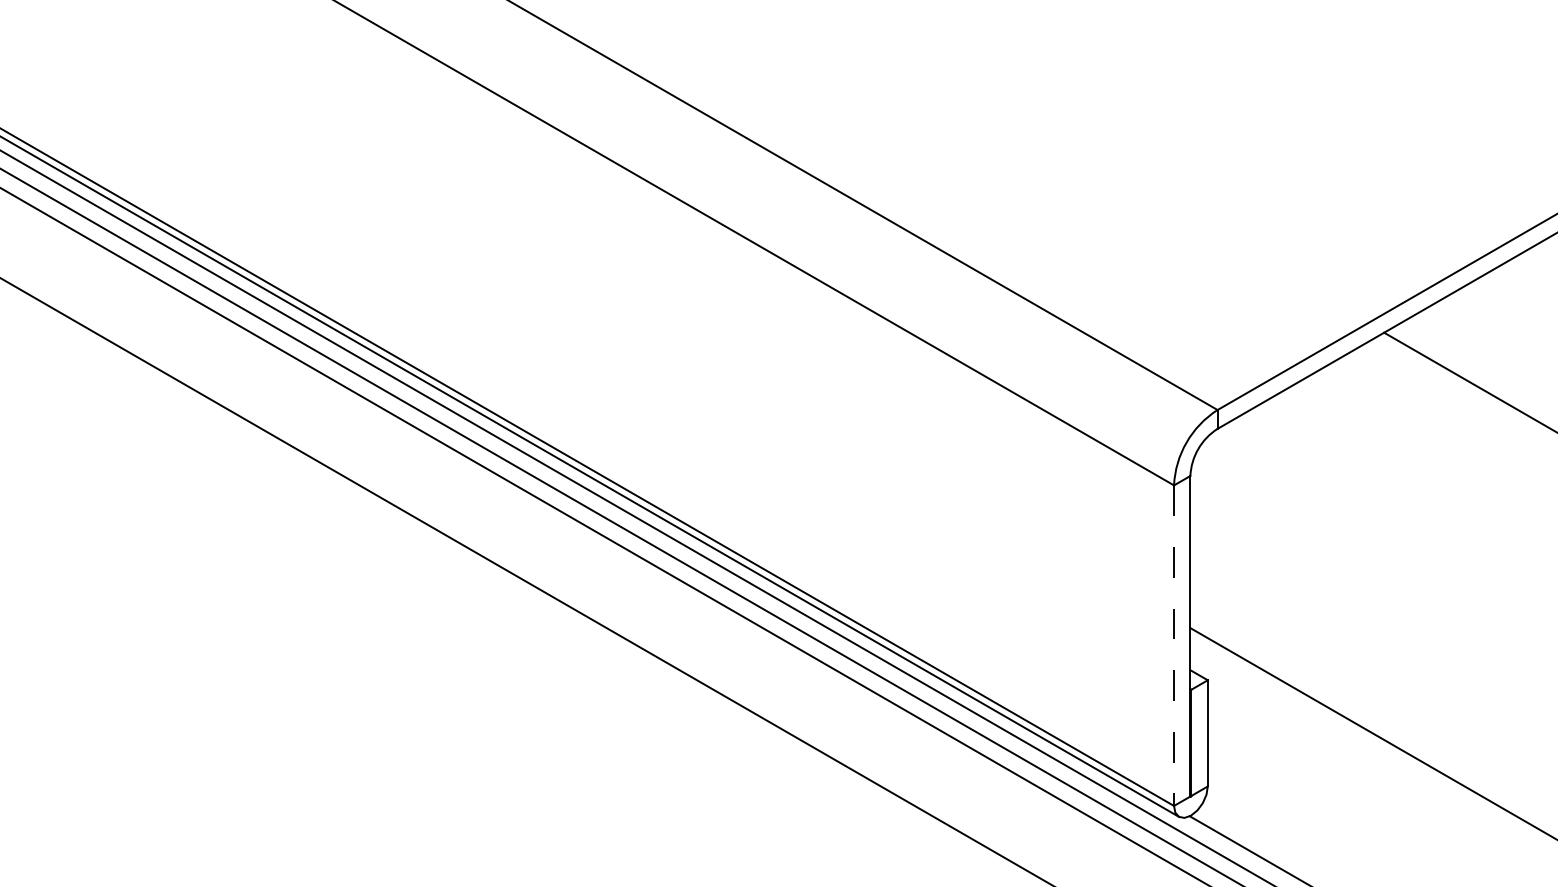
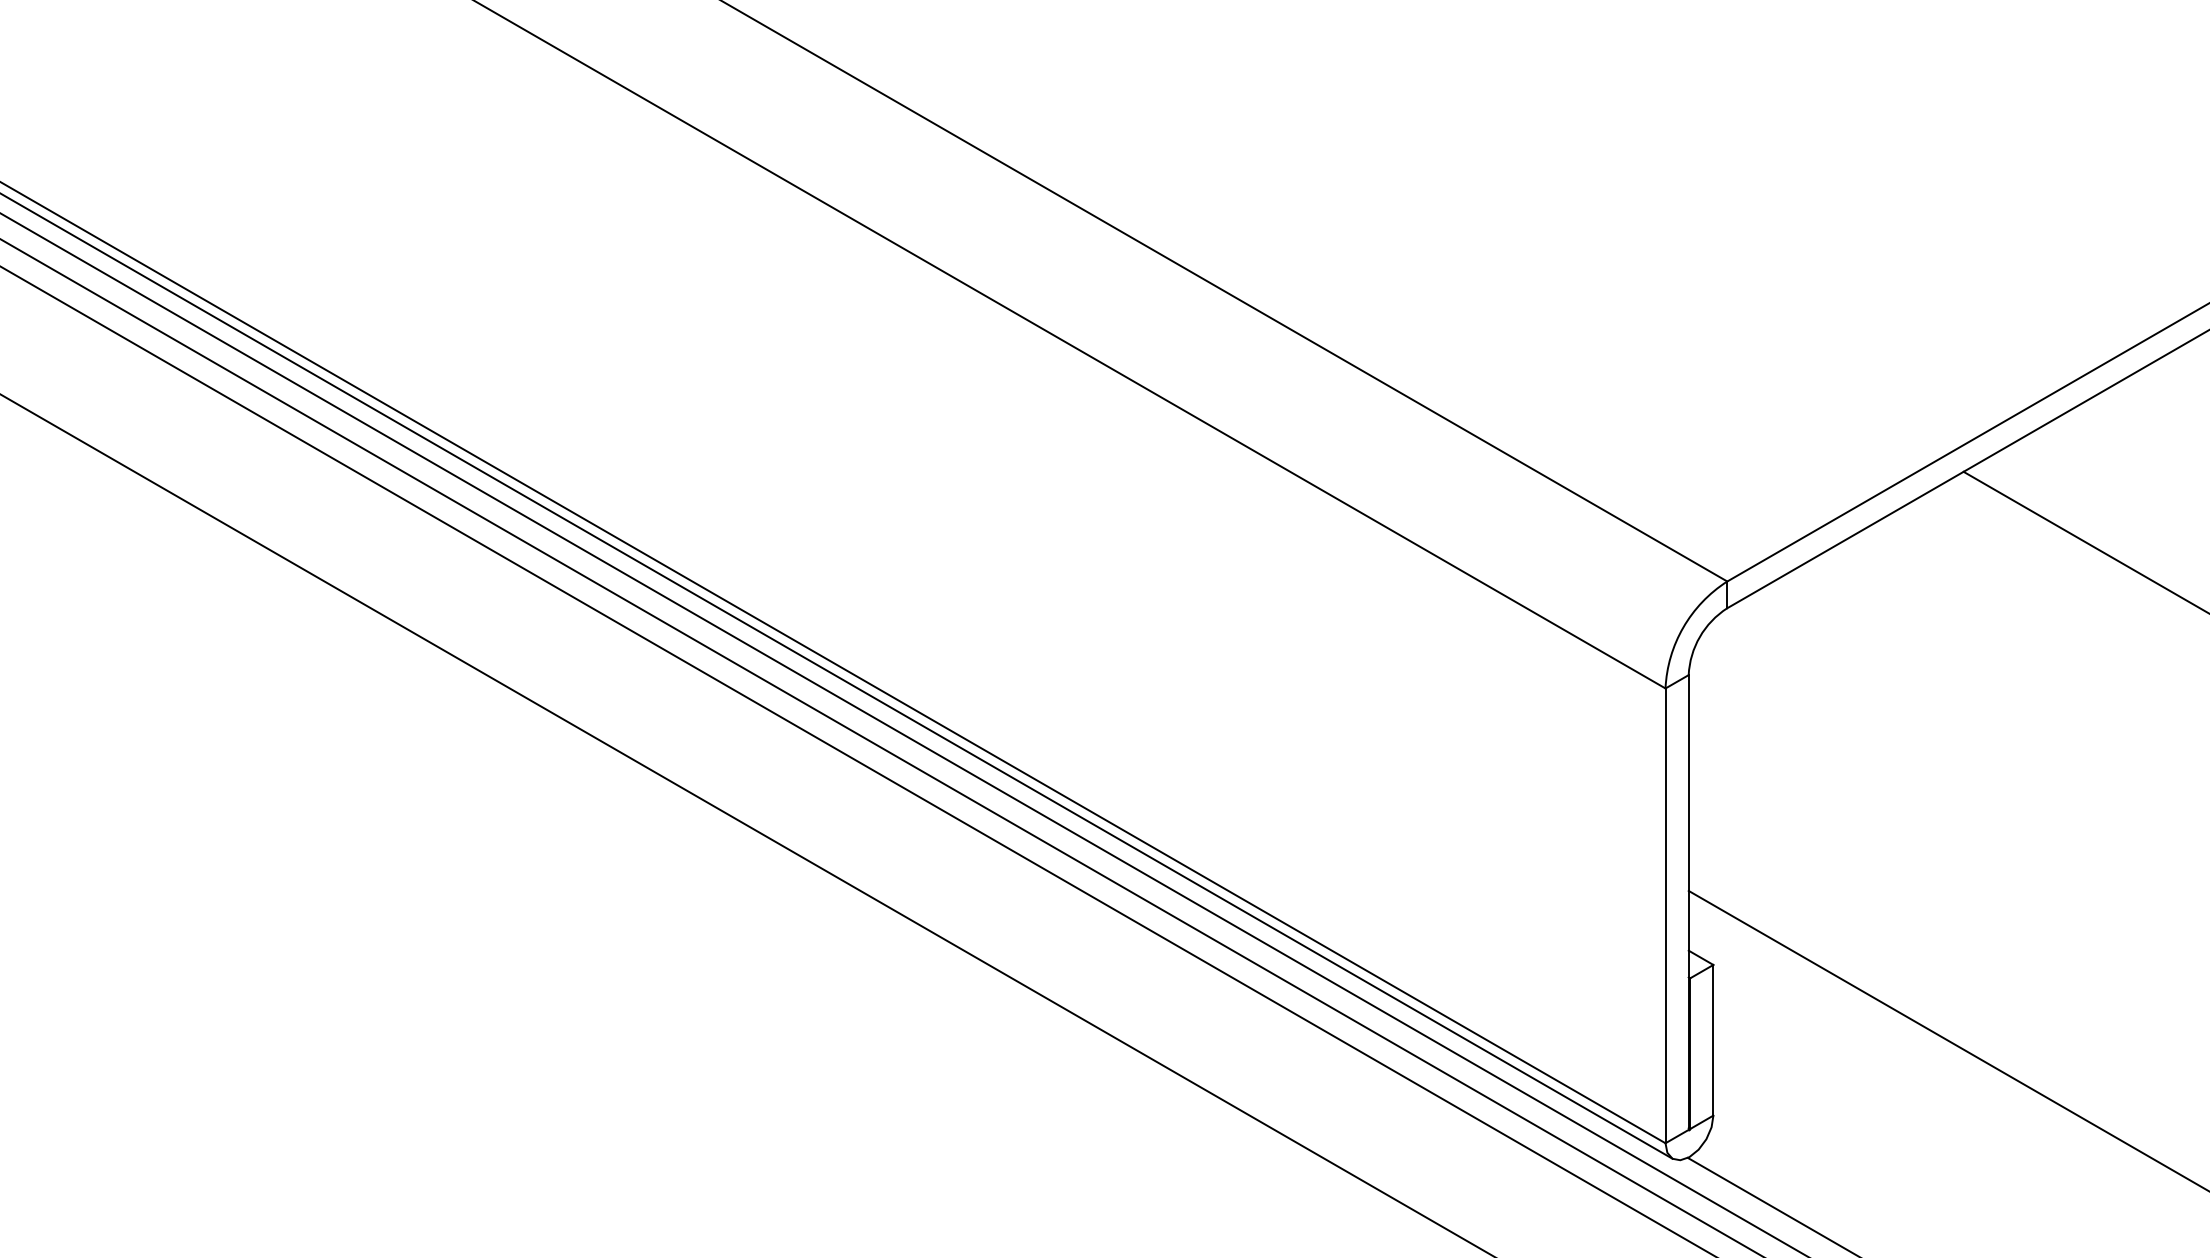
line: (1174, 646) -> (1665, 916), dashed -> solid

